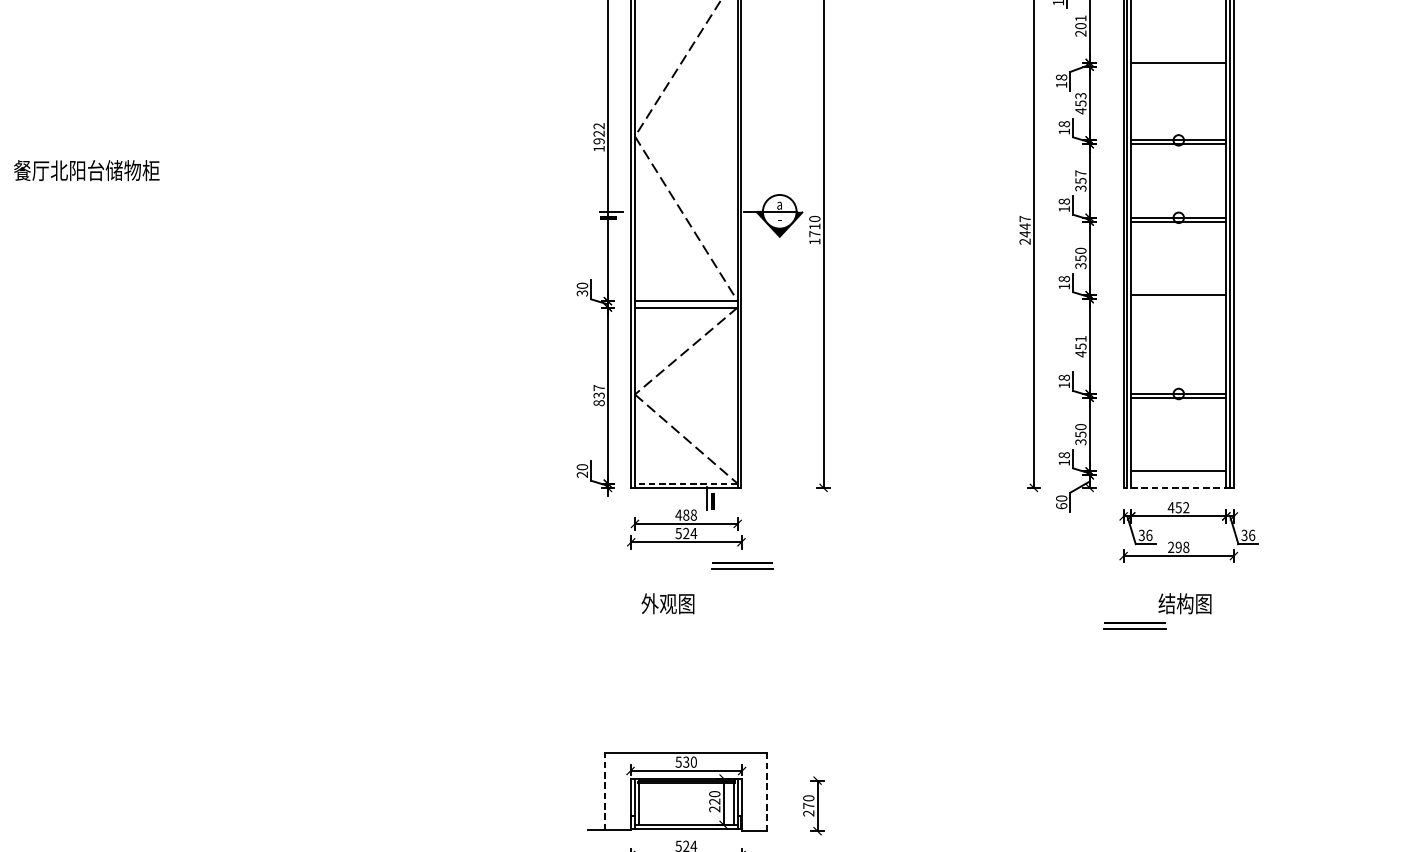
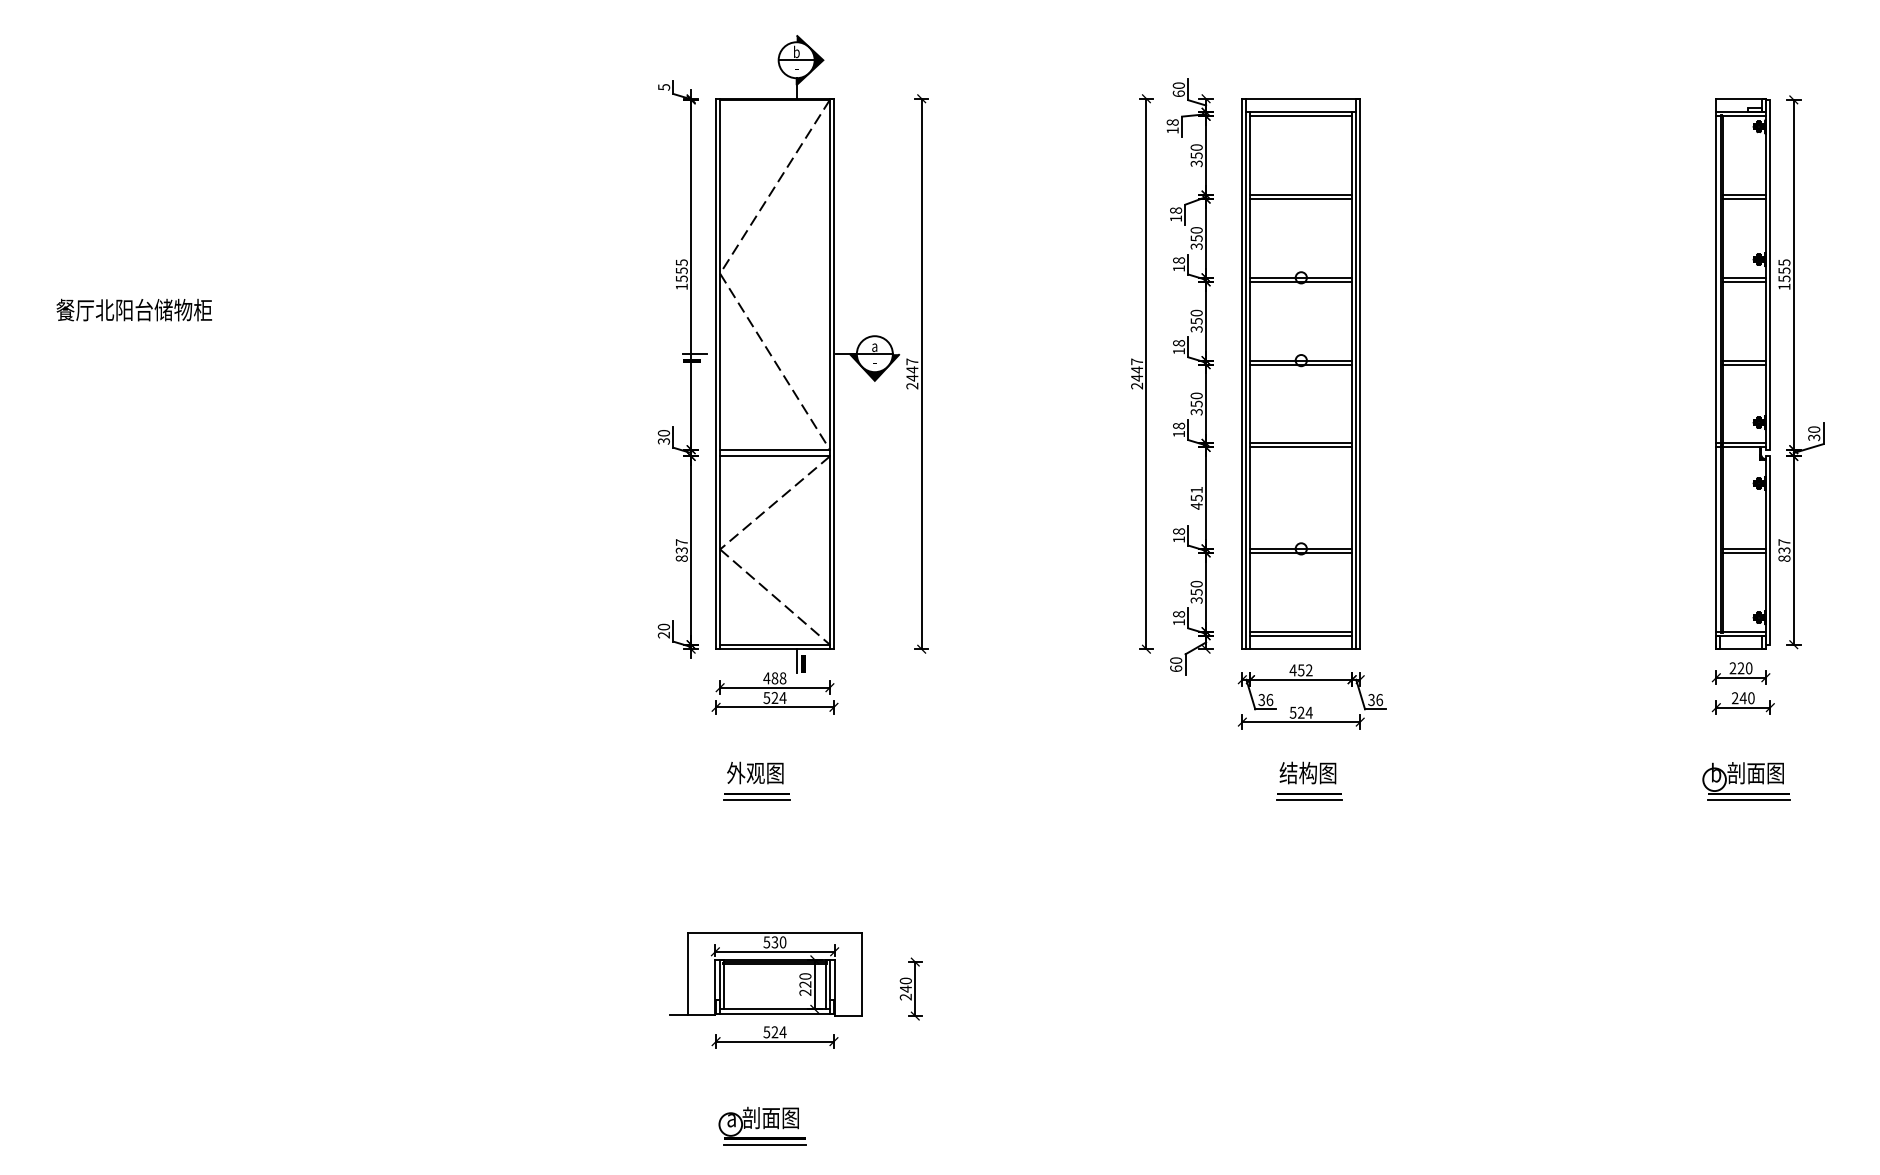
text: (1080, 25) -> (1196, 155), 201 -> 350
line: (1178, 67) -> (1301, 199), added
text: (1080, 103) -> (1196, 238), 453 -> 350
text: (598, 133) -> (681, 270), 1922 -> 1555
text: (1080, 172) -> (1196, 312), 357 -> 350
text: (814, 229) -> (912, 373), 1710 -> 2447
line: (1178, 299) -> (1301, 447), added
line: (1178, 475) -> (1301, 635), added
line: (686, 483) -> (775, 644), dashed -> solid
line: (1177, 488) -> (1299, 649), dashed -> solid
text: (1178, 547) -> (1300, 712), 298 -> 524
part: (741, 565) -> (756, 796), moved
part: (1134, 625) -> (1309, 796), moved
line: (605, 791) -> (688, 973), dashed -> solid
line: (767, 792) -> (861, 974), dashed -> solid
text: (808, 805) -> (905, 988), 270 -> 240

